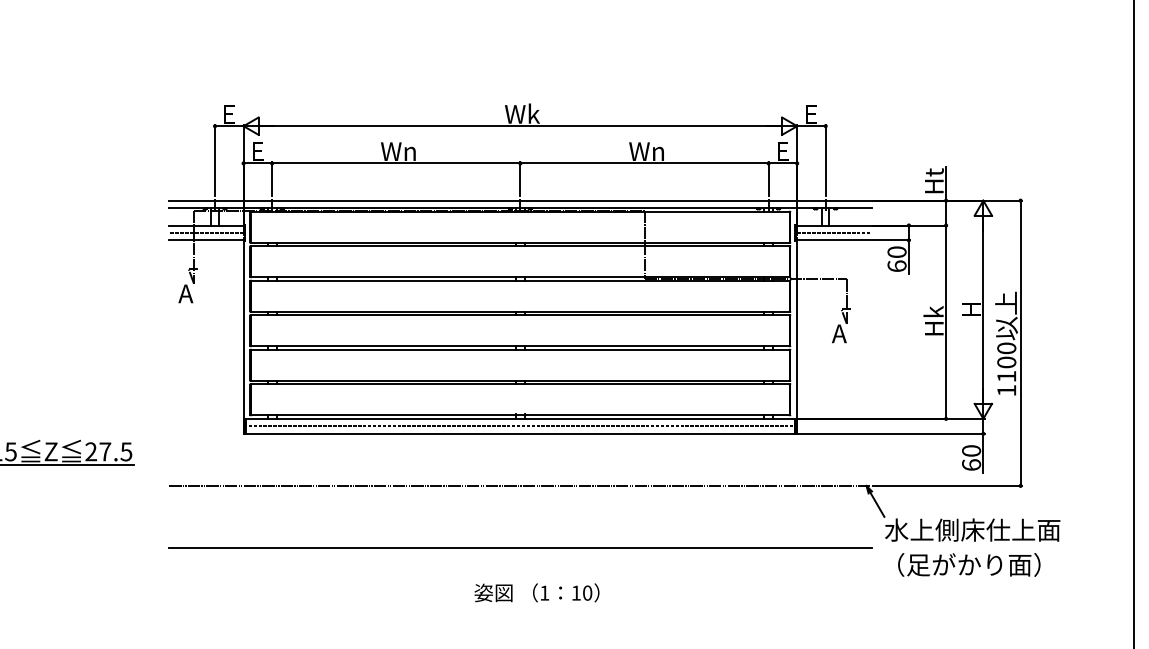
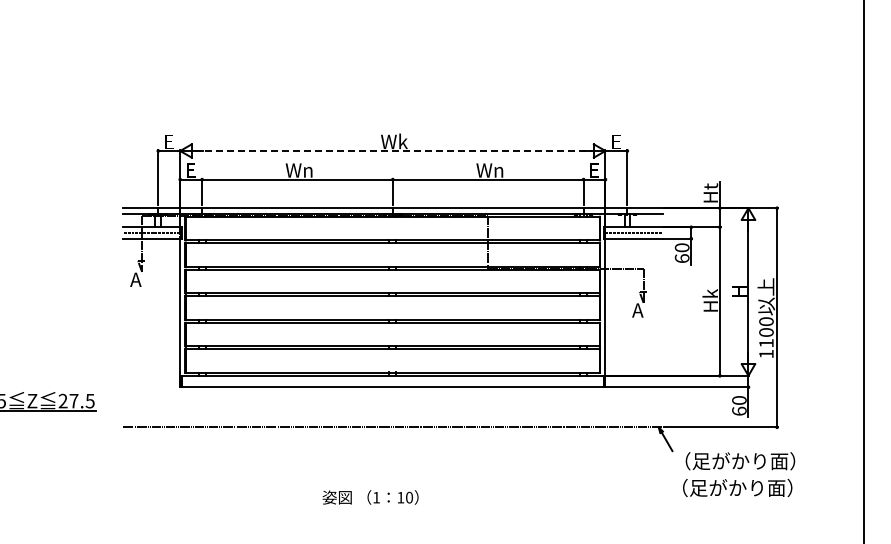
line: (521, 126) -> (393, 151), solid -> dashed
line: (519, 426) -> (392, 381), removed
text: (972, 530) -> (740, 461), 水上側床仕上面 -> （足がかり面）
line: (519, 547) -> (392, 474), removed
text: (536, 592) -> (370, 497), moved

